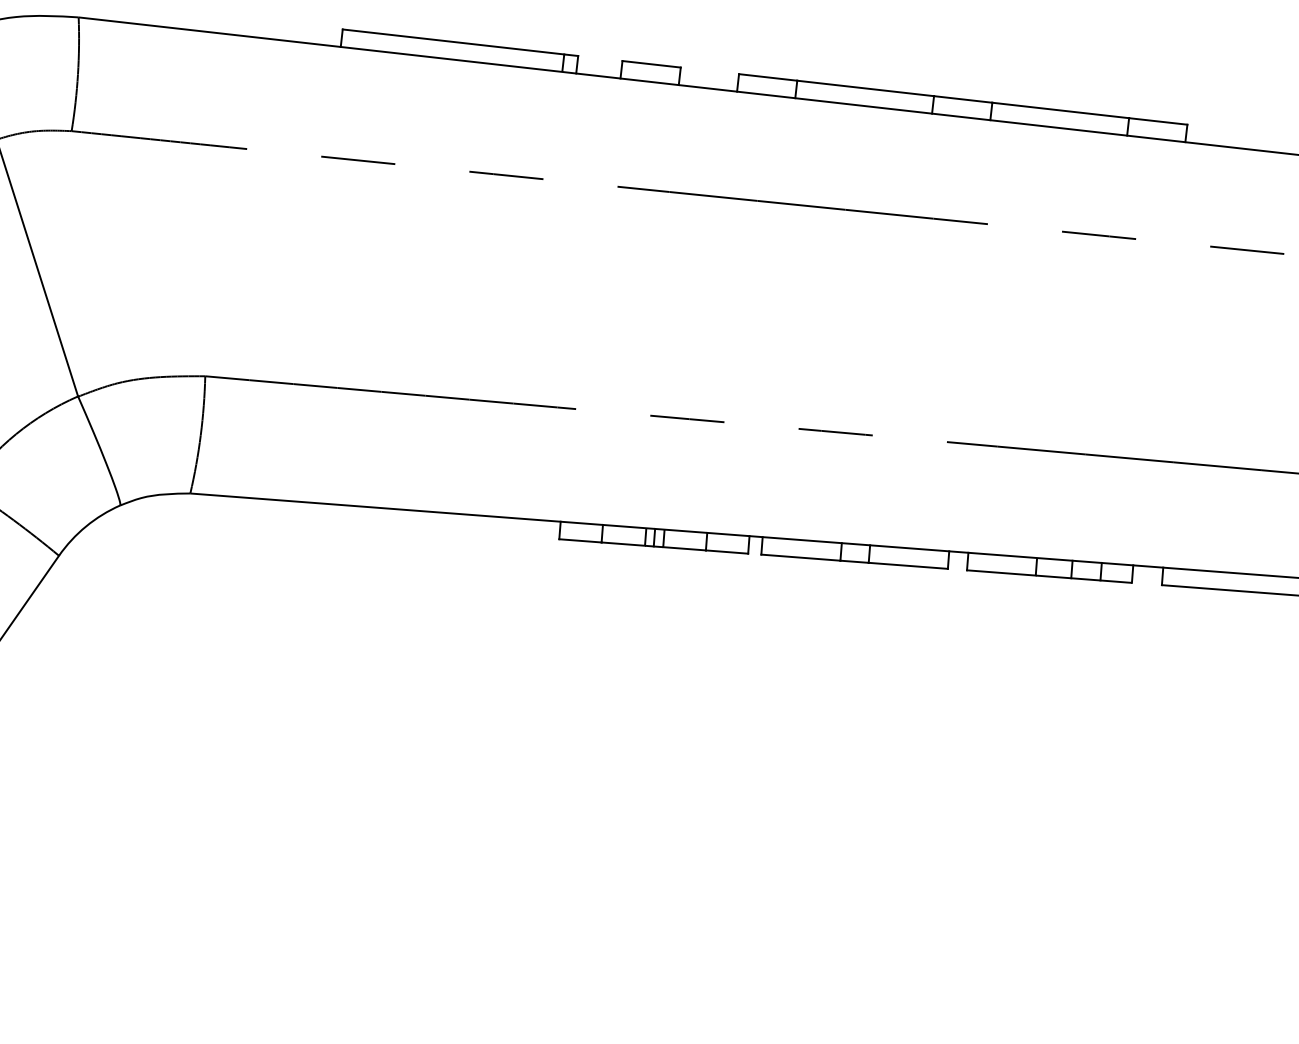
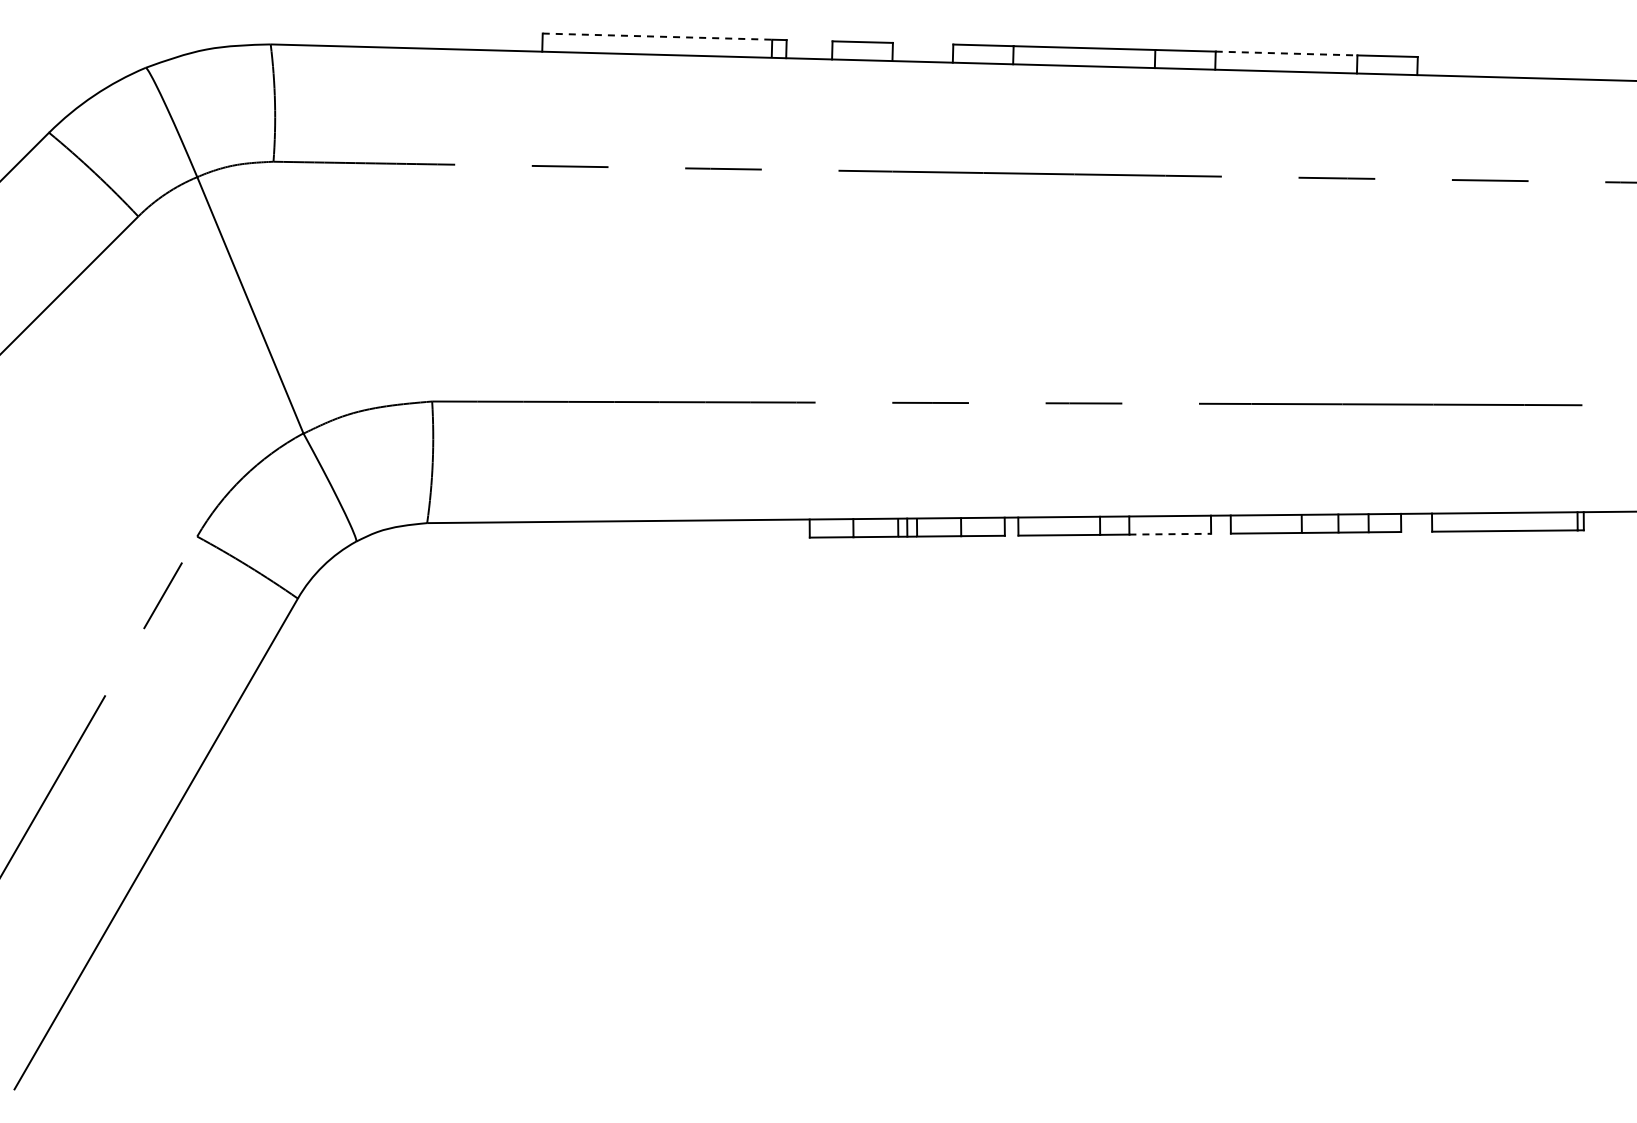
line: (453, 41) -> (657, 36), solid -> dashed
line: (1060, 110) -> (1286, 53), solid -> dashed
line: (908, 566) -> (1170, 534), solid -> dashed

